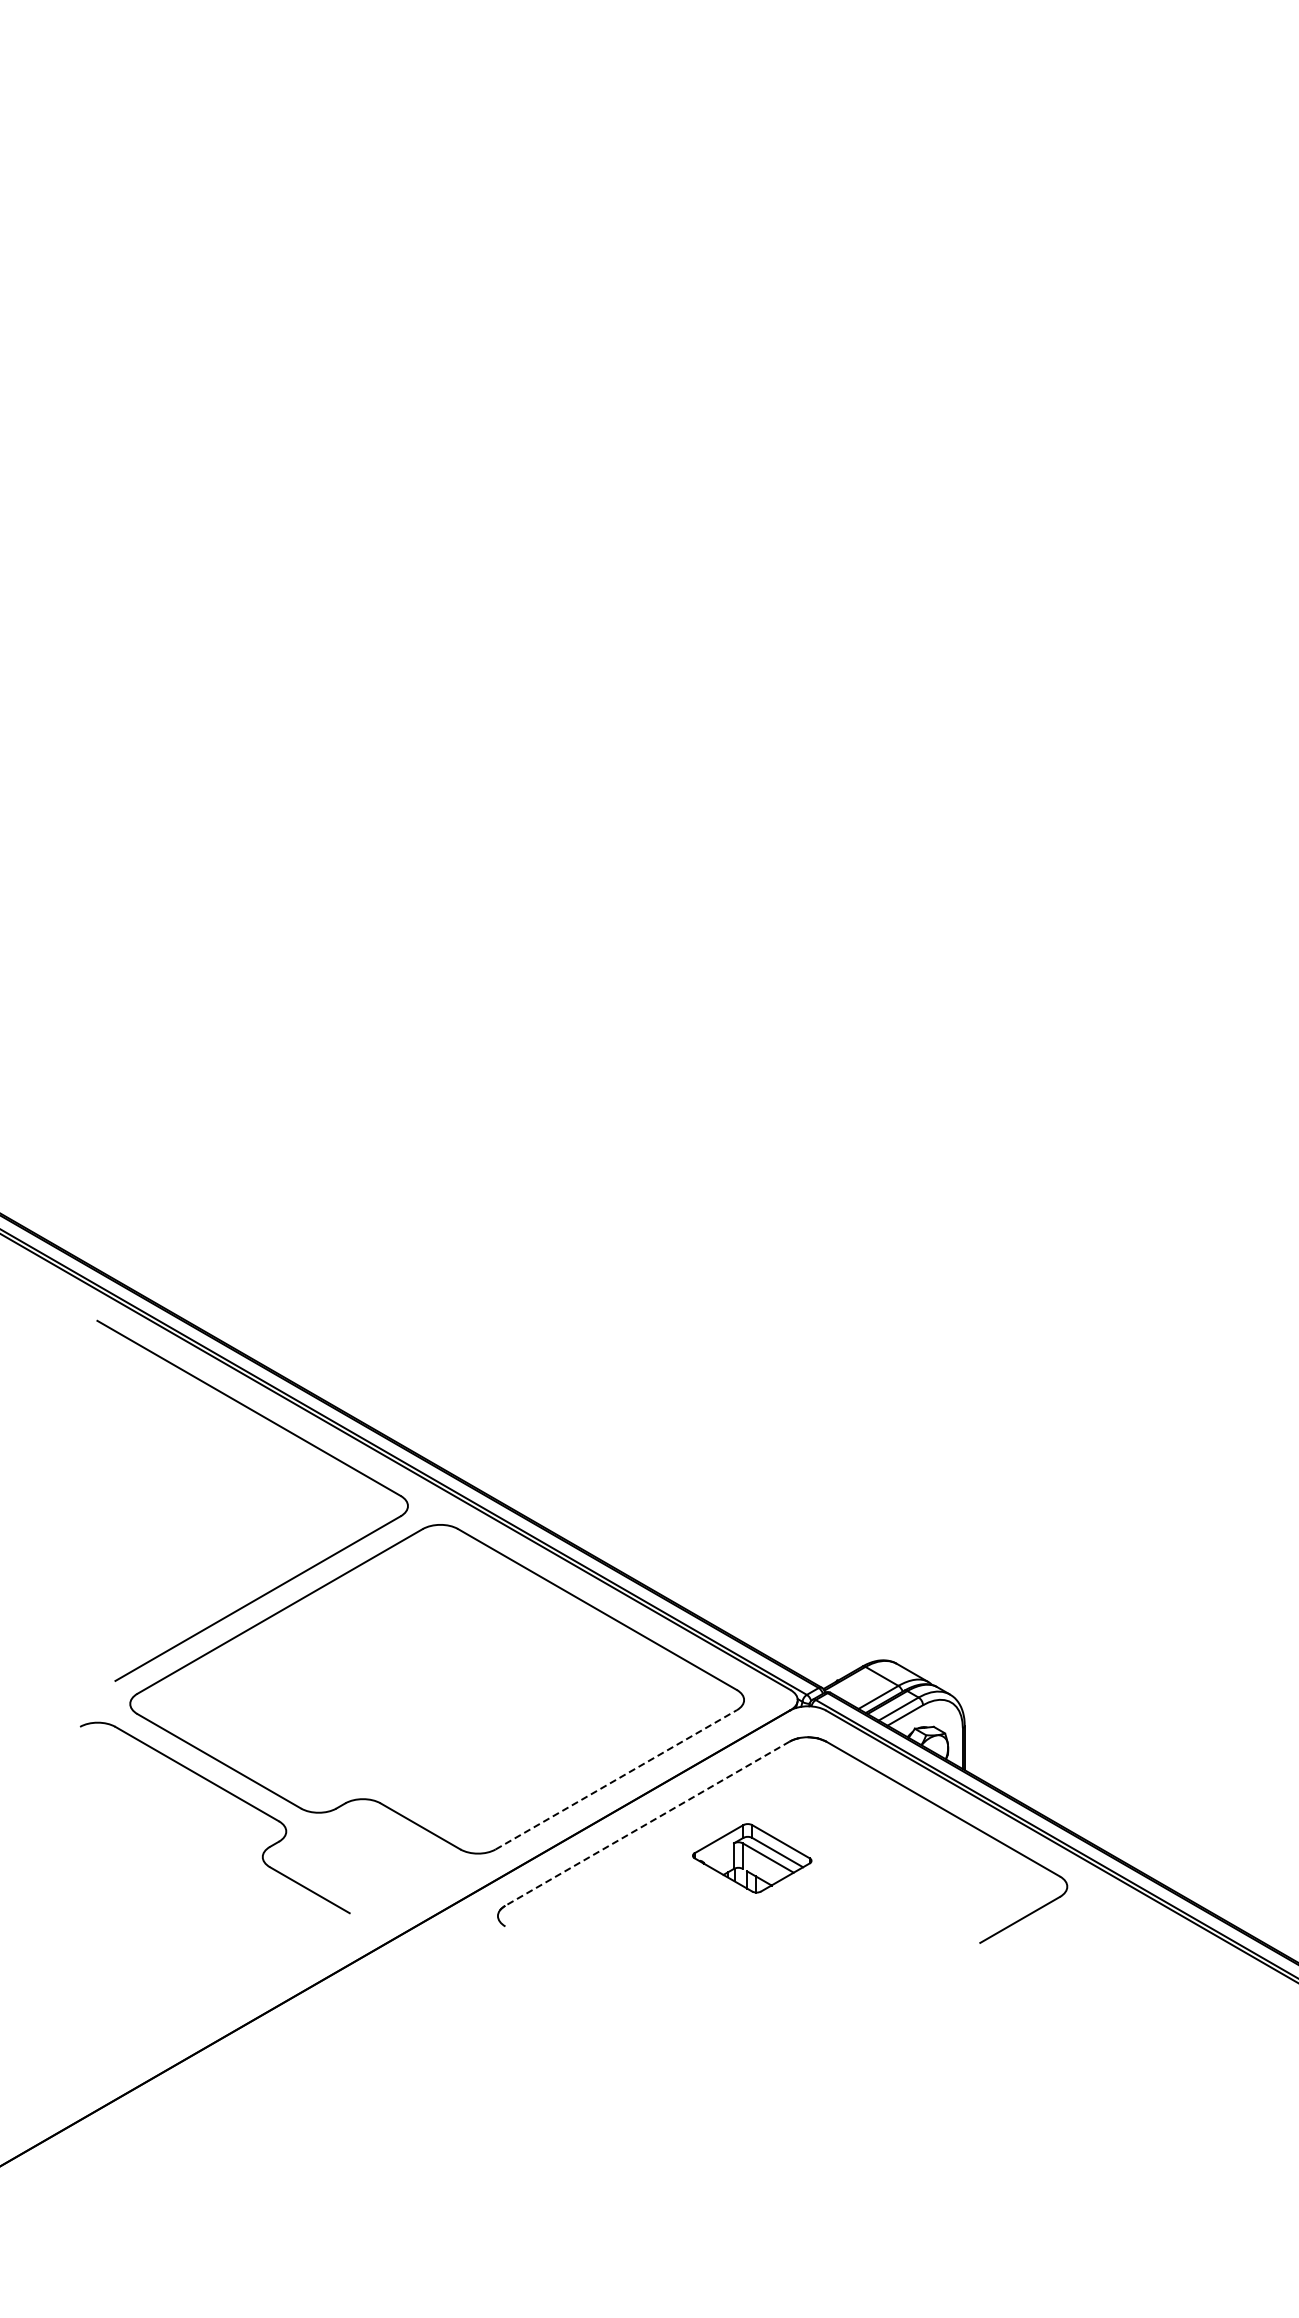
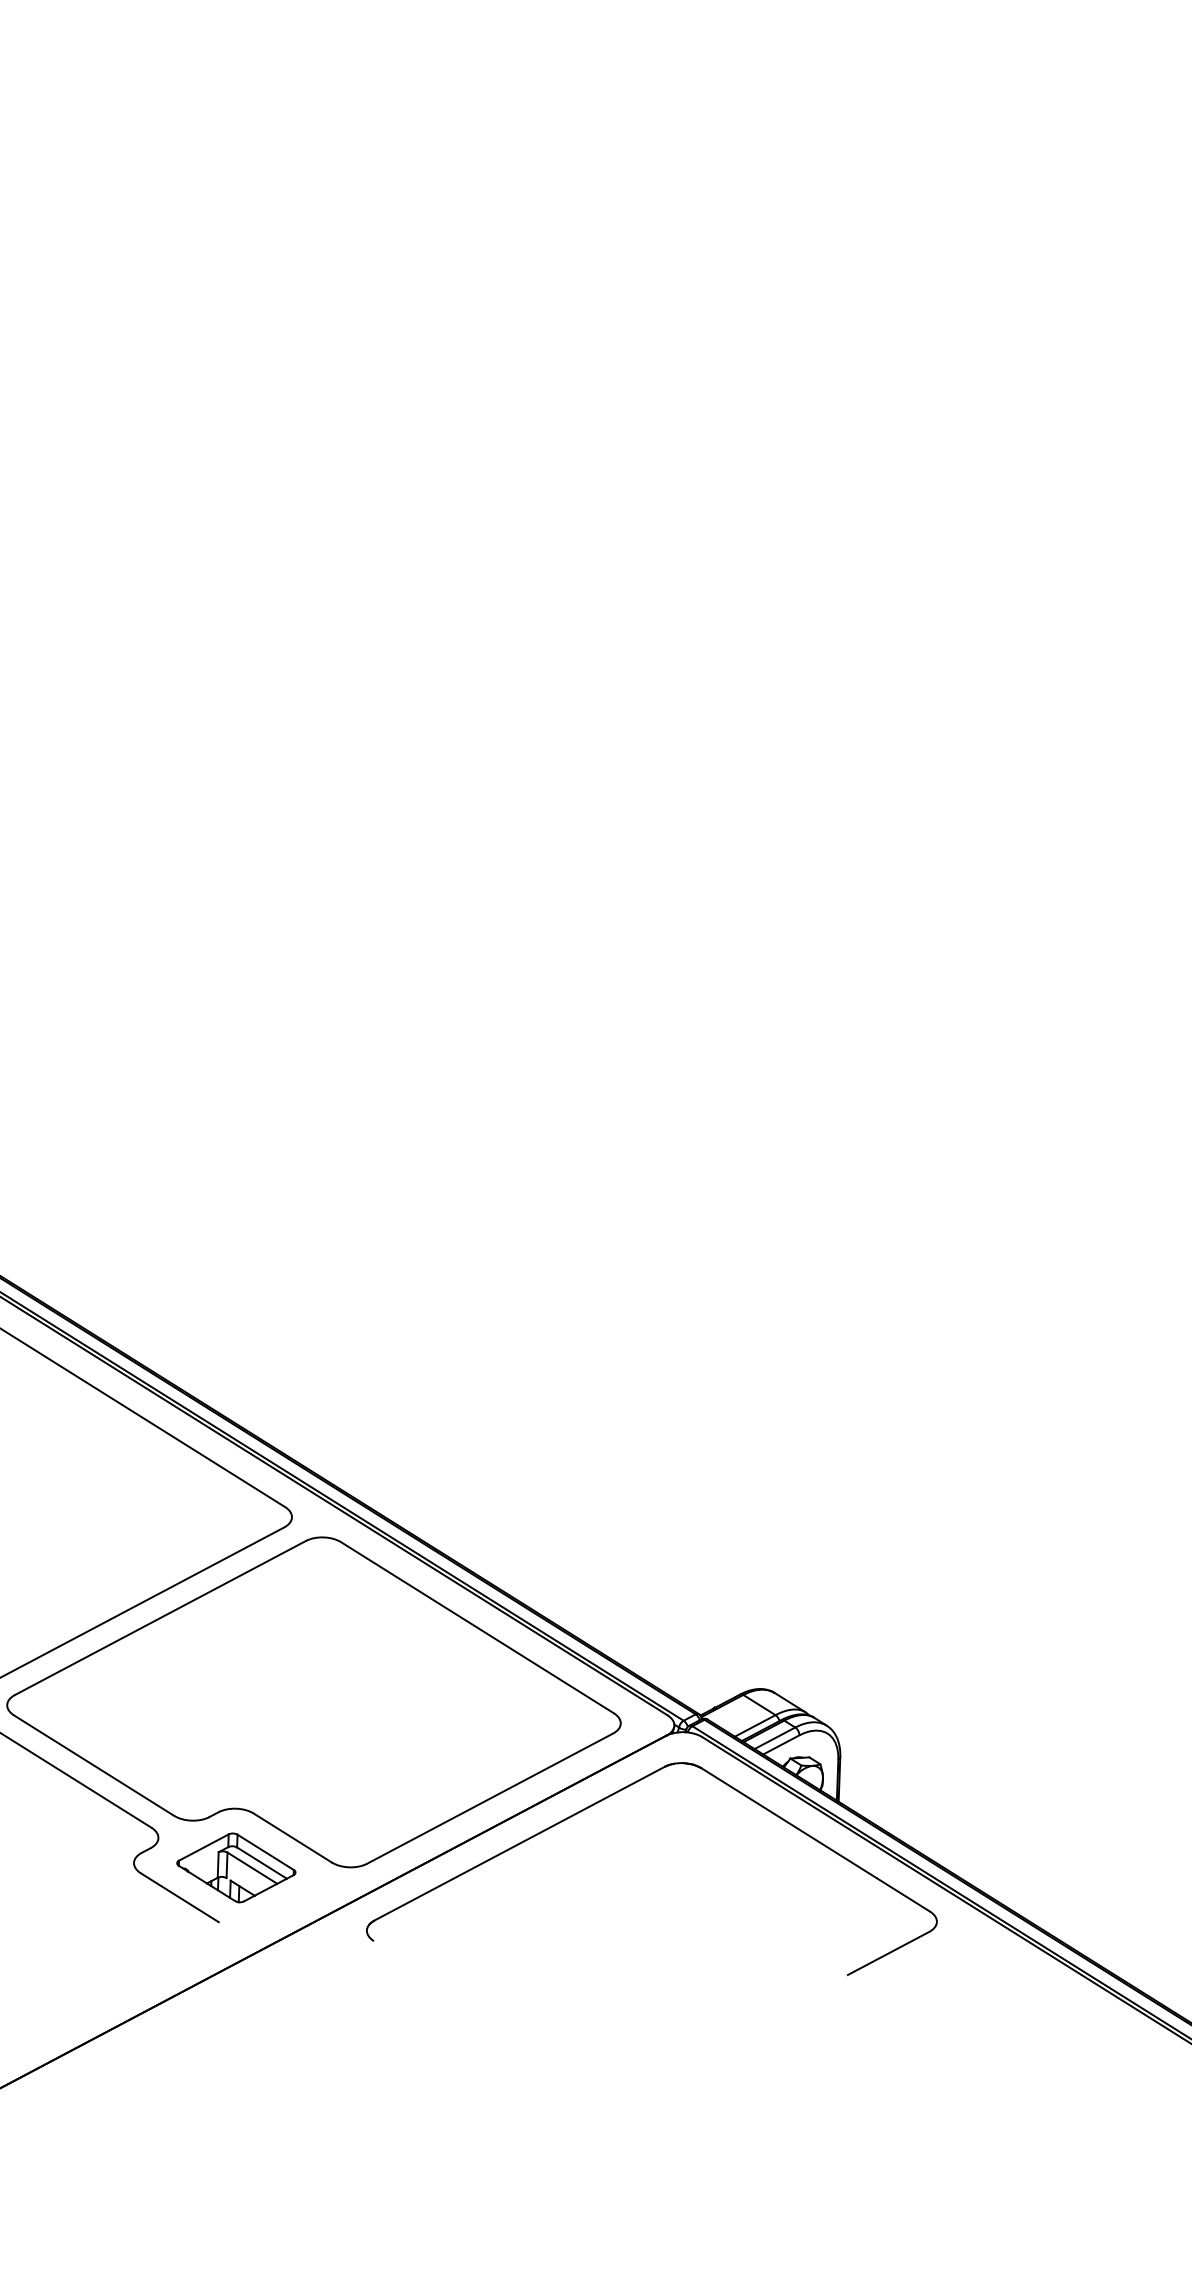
line: (616, 1779) -> (490, 1798), dashed -> solid
line: (647, 1823) -> (519, 1843), dashed -> solid
part: (752, 1858) -> (236, 1868), moved

